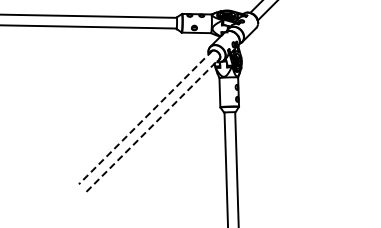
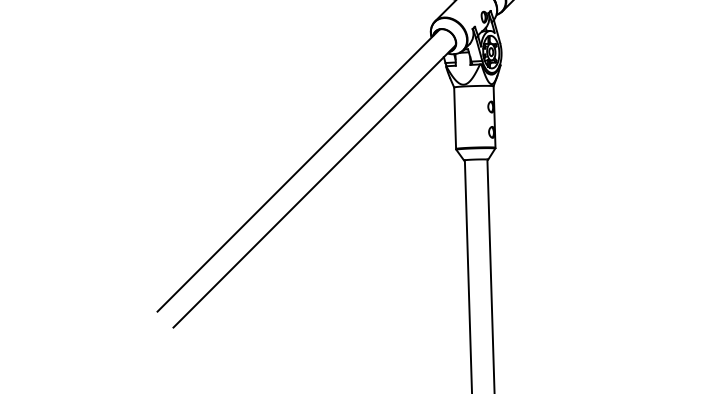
line: (145, 117) -> (298, 170), dashed -> solid
line: (153, 124) -> (314, 185), dashed -> solid

